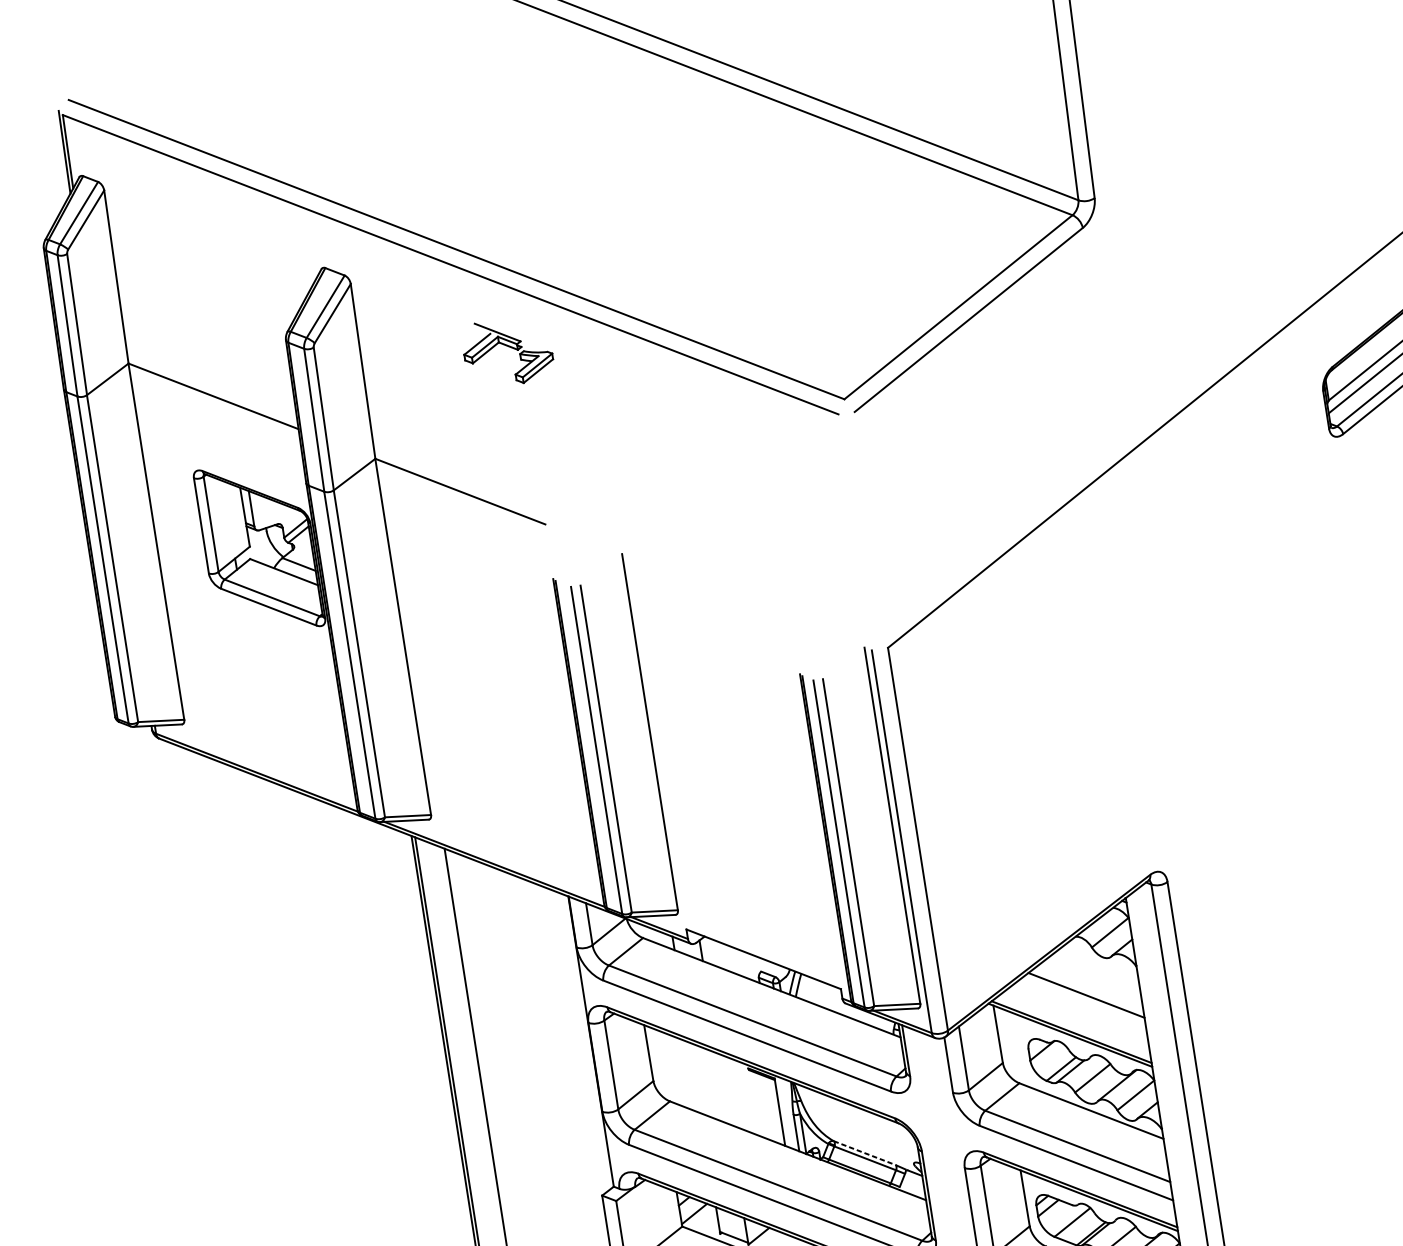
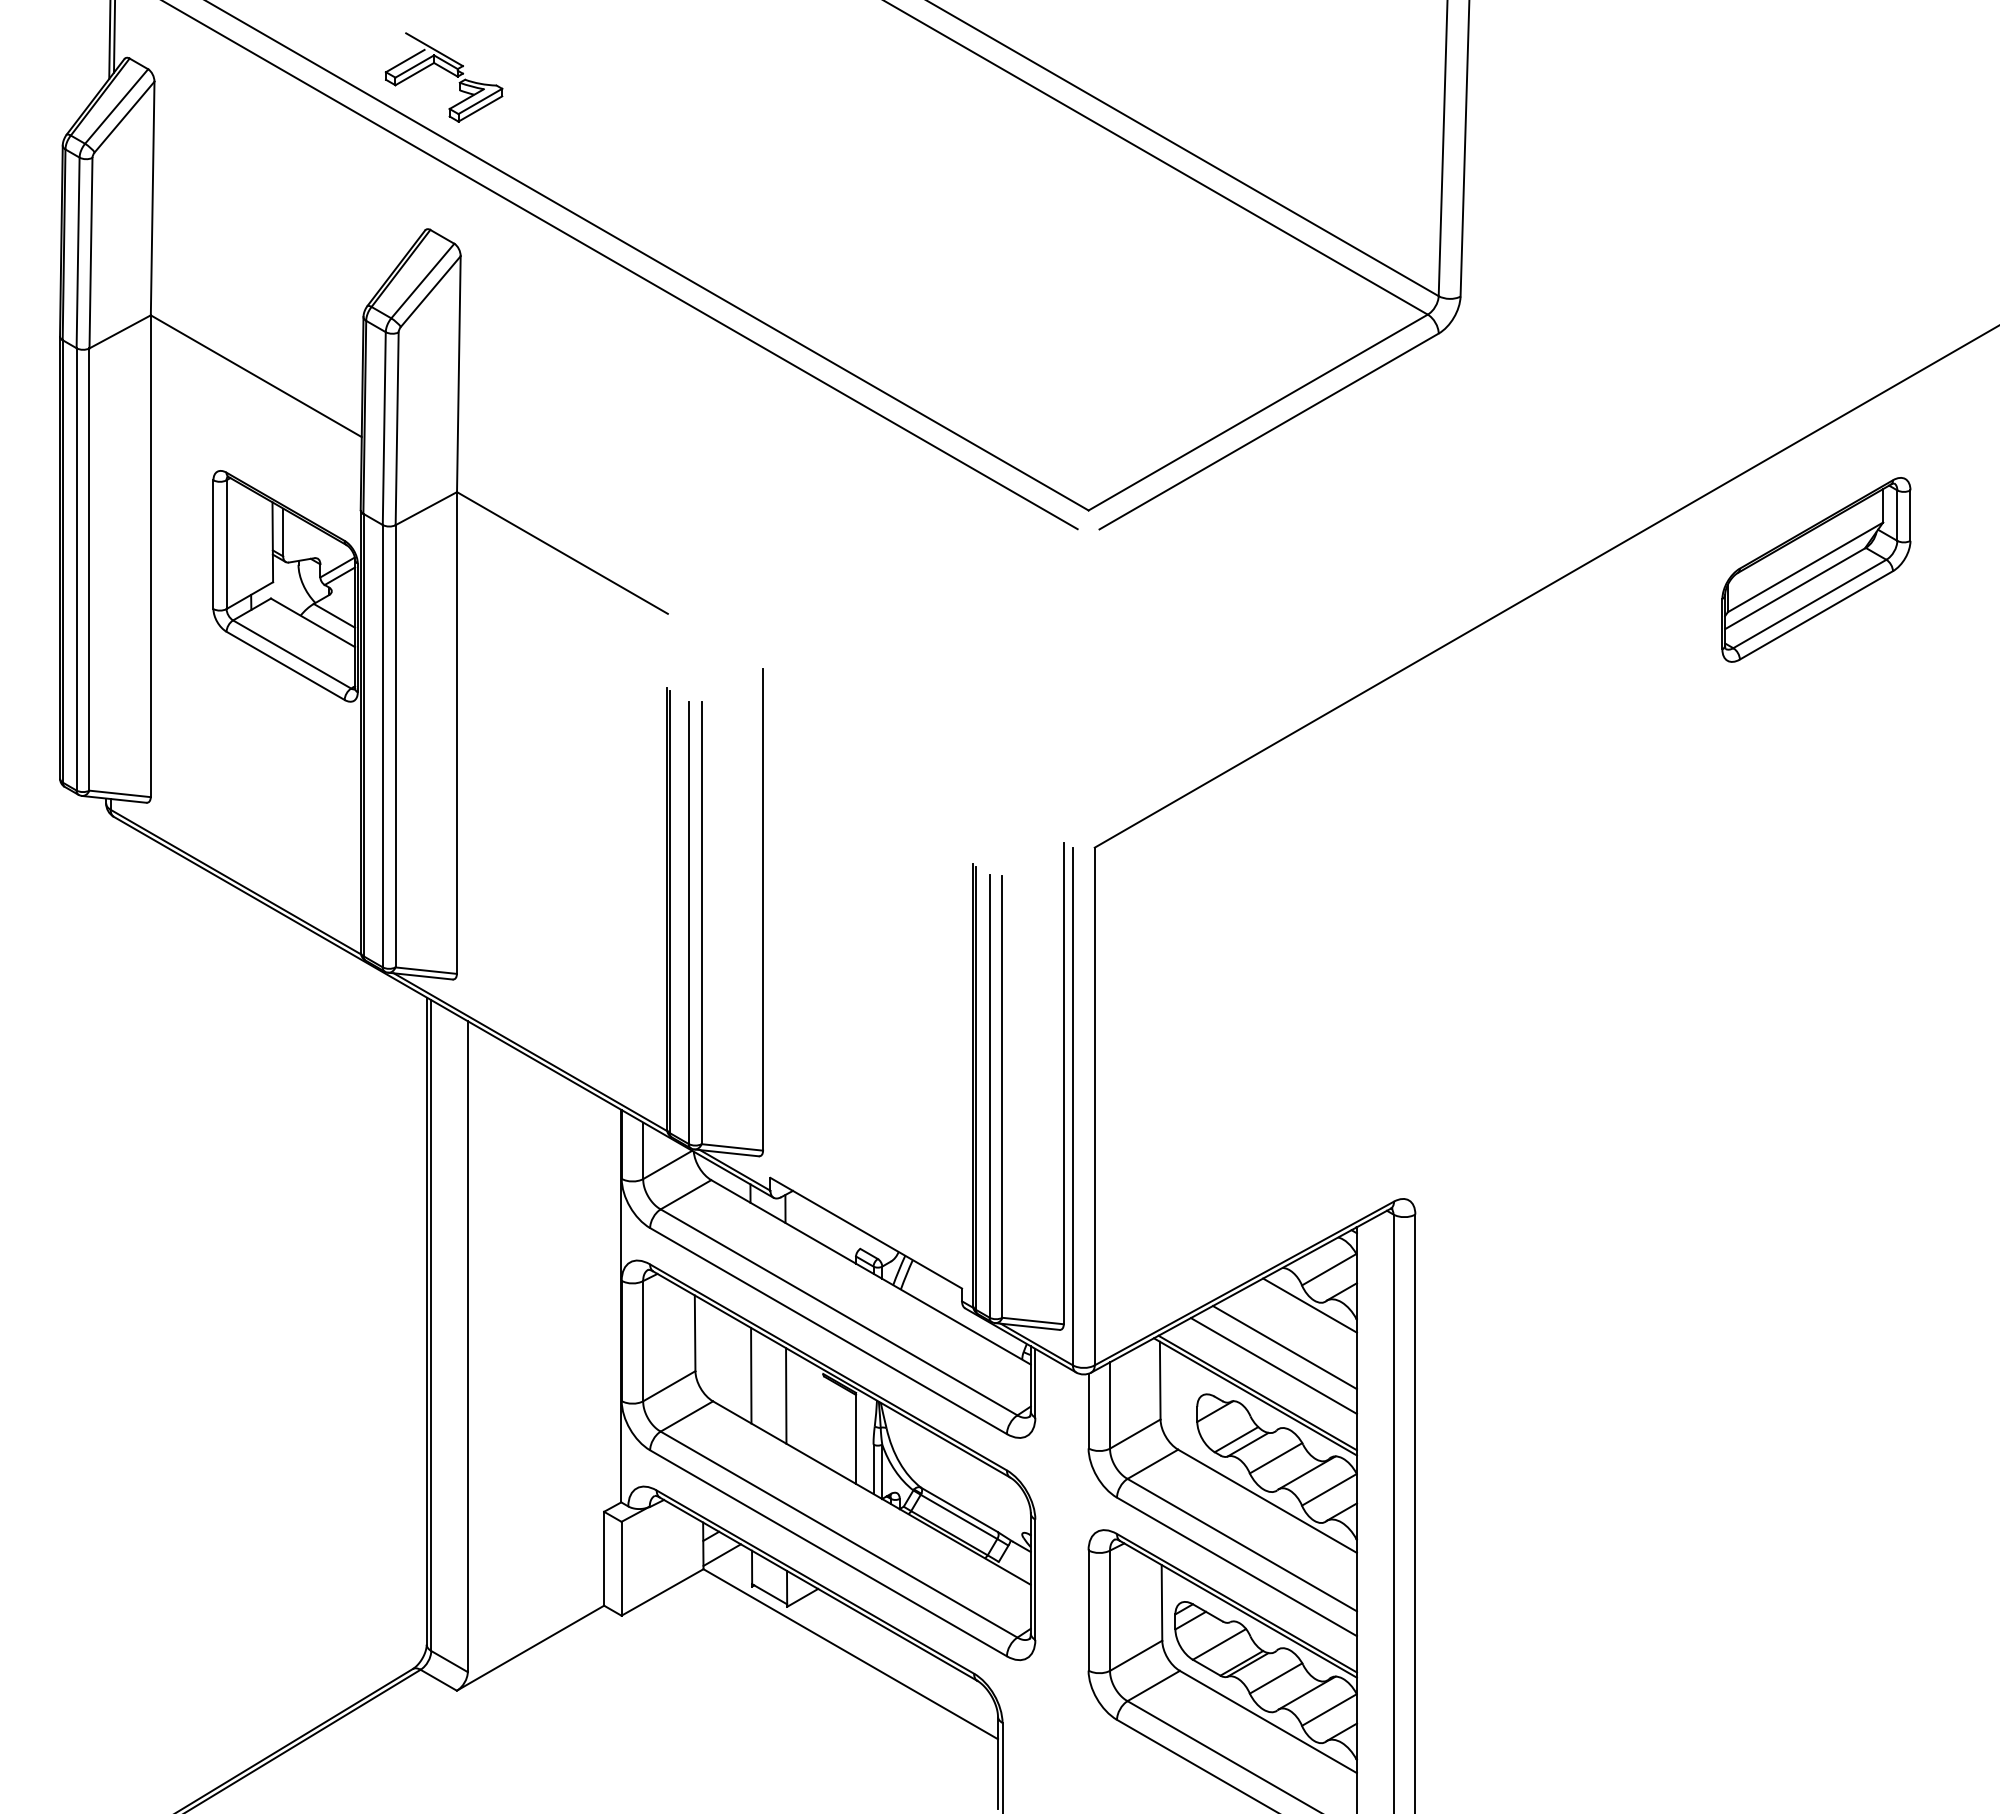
part: (509, 347) -> (446, 71), moved
line: (1099, 961) -> (1309, 1305), added
line: (1080, 1009) -> (1273, 1365), added
line: (695, 1077) -> (751, 1375), added
line: (723, 1088) -> (786, 1395), added
line: (864, 1153) -> (959, 1510), dashed -> solid

